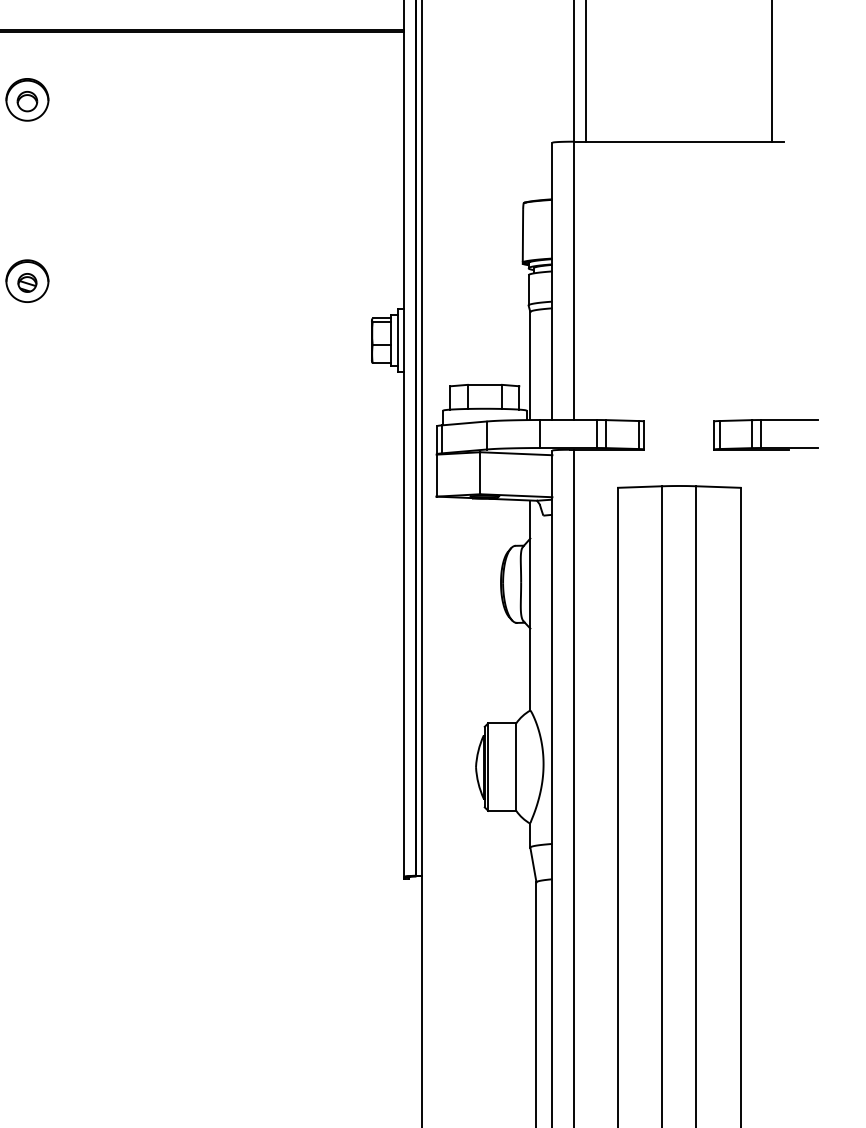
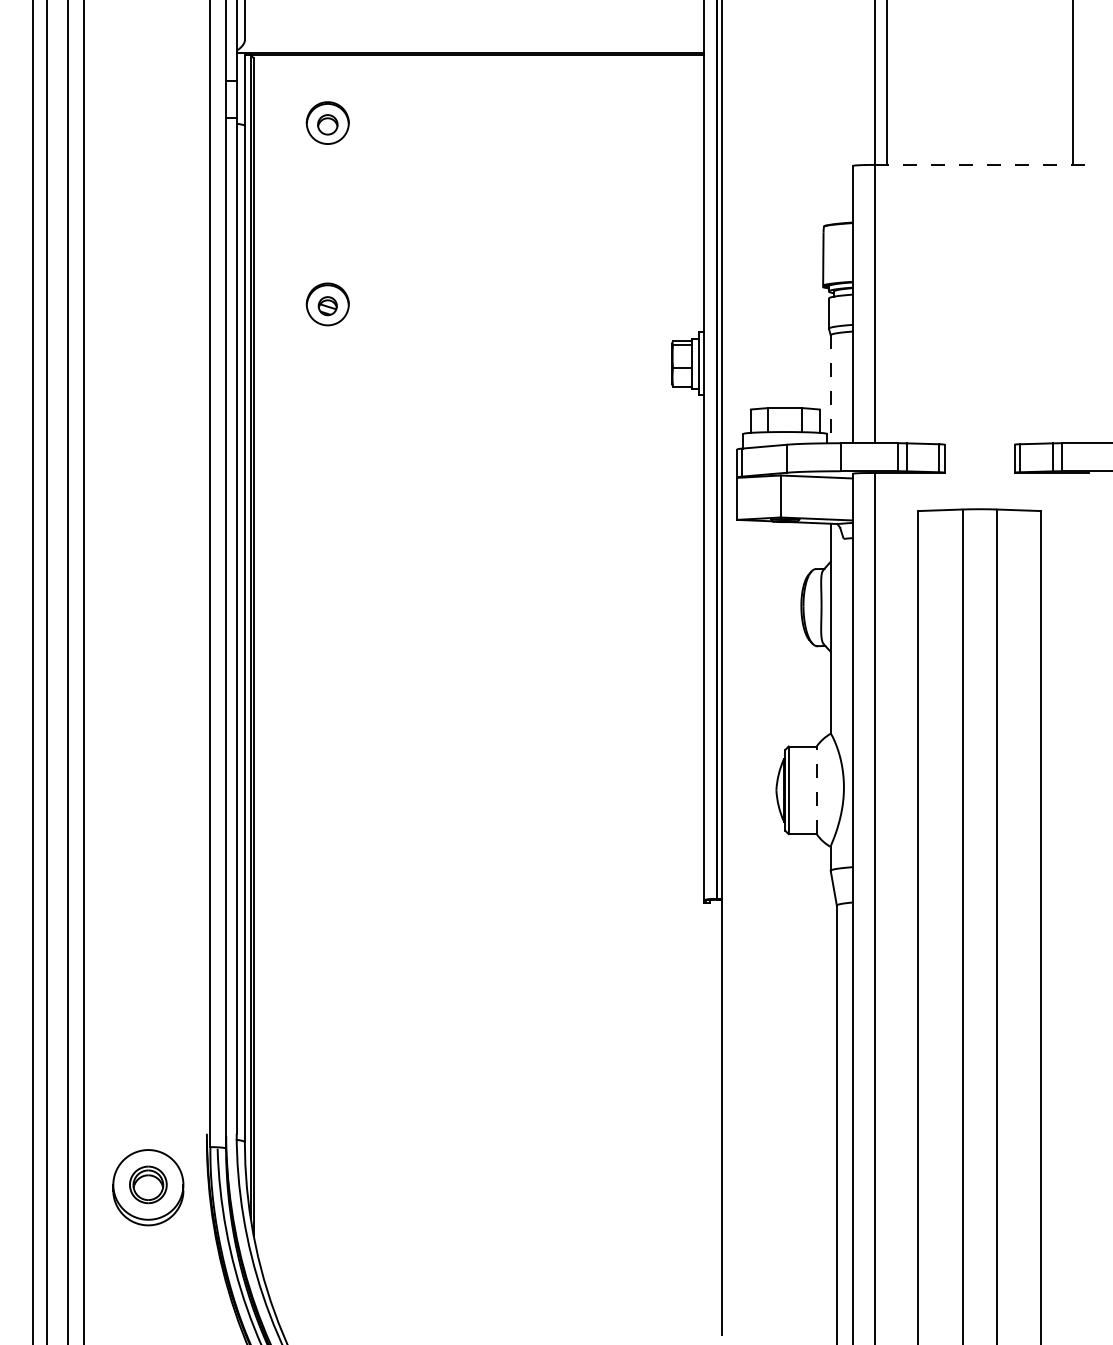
line: (680, 141) -> (980, 164), solid -> dashed
line: (530, 366) -> (830, 389), solid -> dashed
line: (516, 767) -> (816, 790), solid -> dashed

